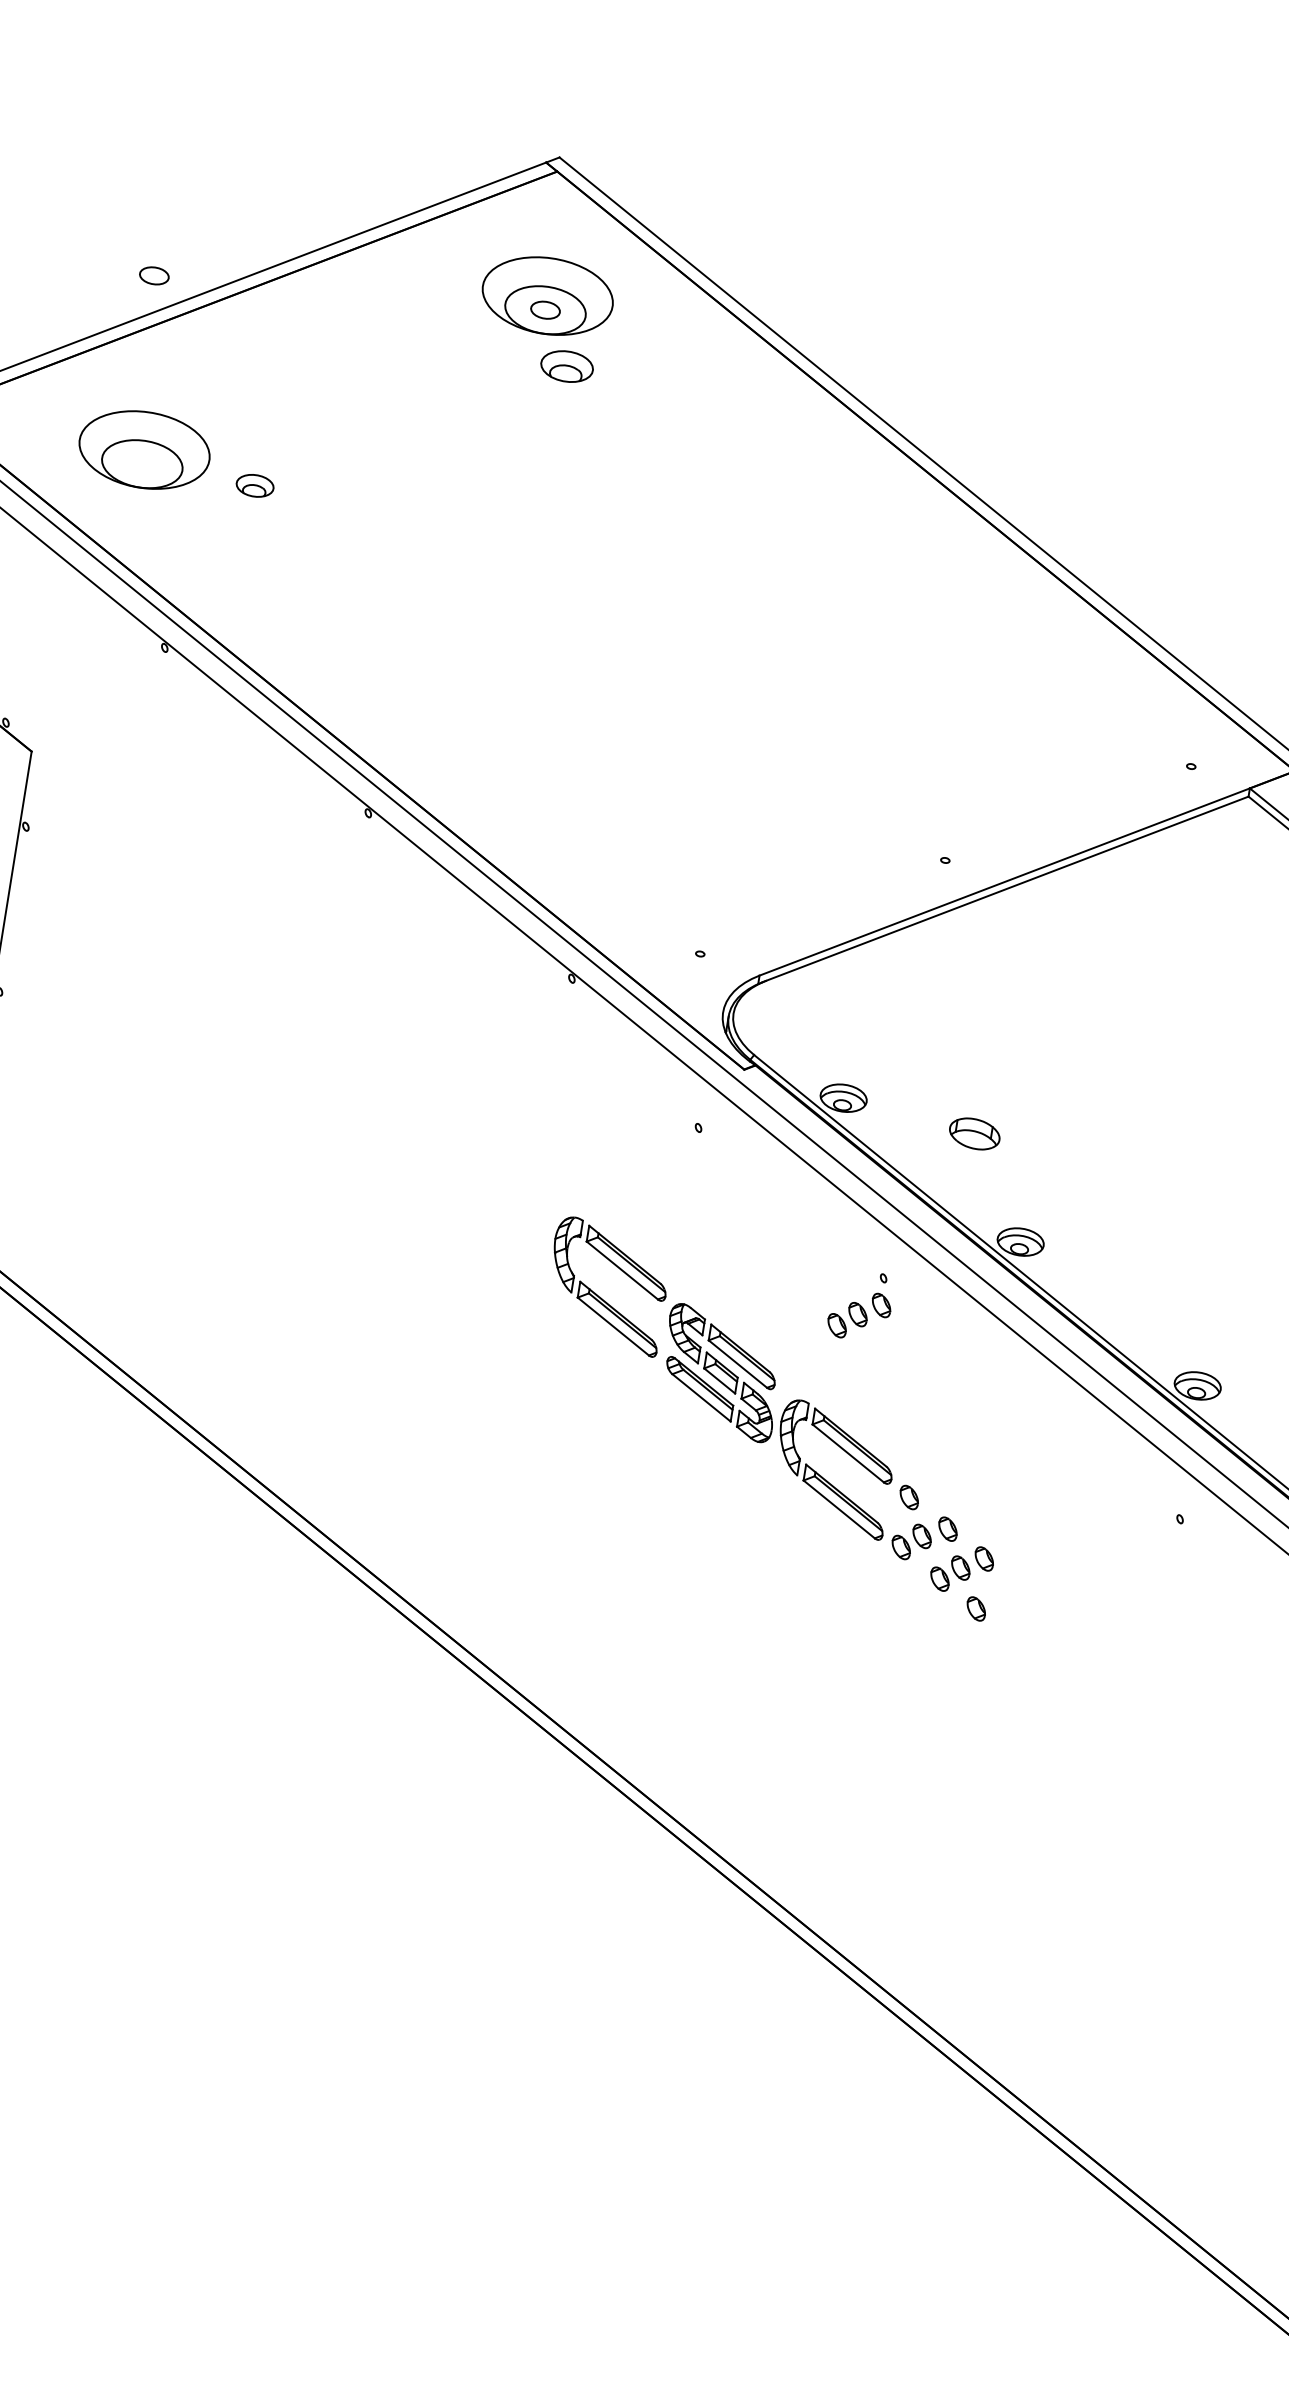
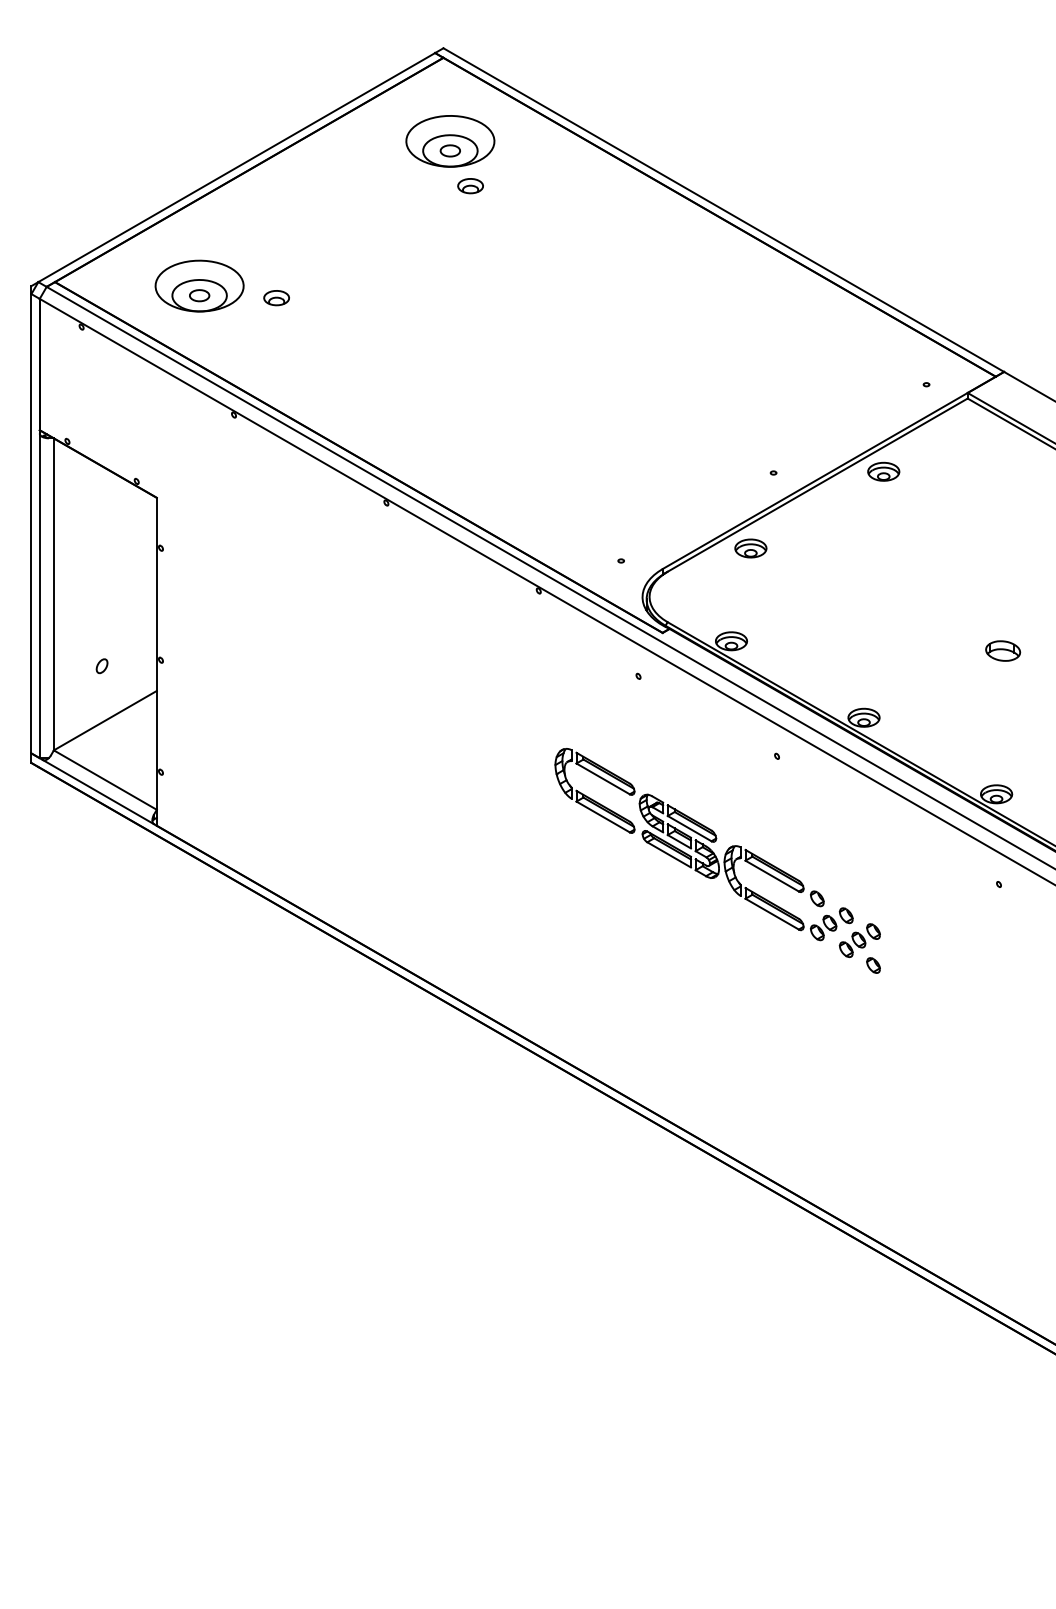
part: (154, 275) -> (199, 295), moved
part: (566, 367) -> (470, 186), size x0.71
part: (1107, 884) -> (883, 471), added
part: (893, 966) -> (750, 548), added
part: (975, 1133) -> (1003, 650), moved
part: (858, 1315) -> (764, 783), removed

